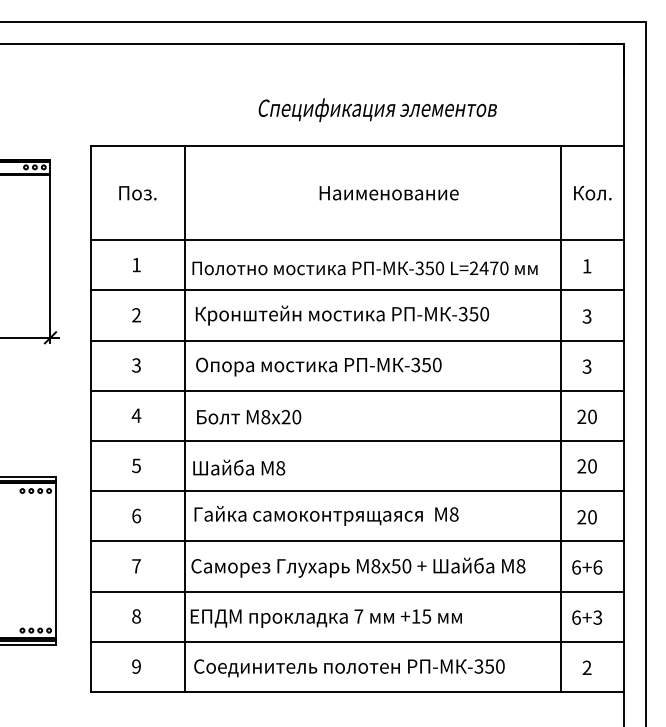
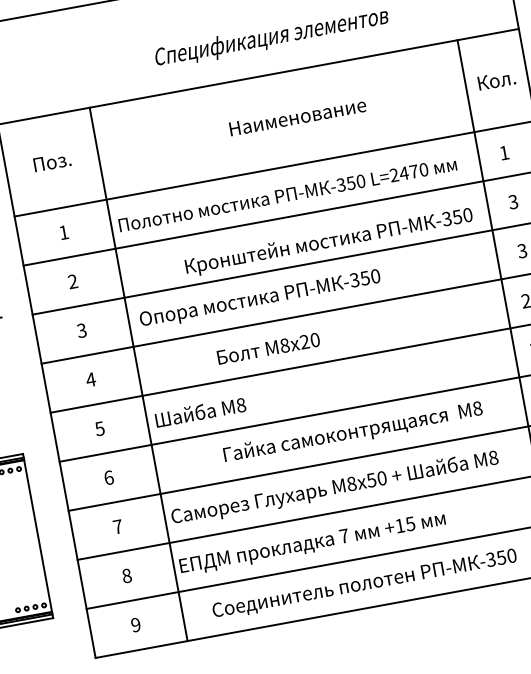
text: (341, 315) -> (328, 242), moved
text: (249, 417) -> (269, 348), moved
text: (326, 515) -> (353, 432), moved
text: (349, 668) -> (364, 584), moved

